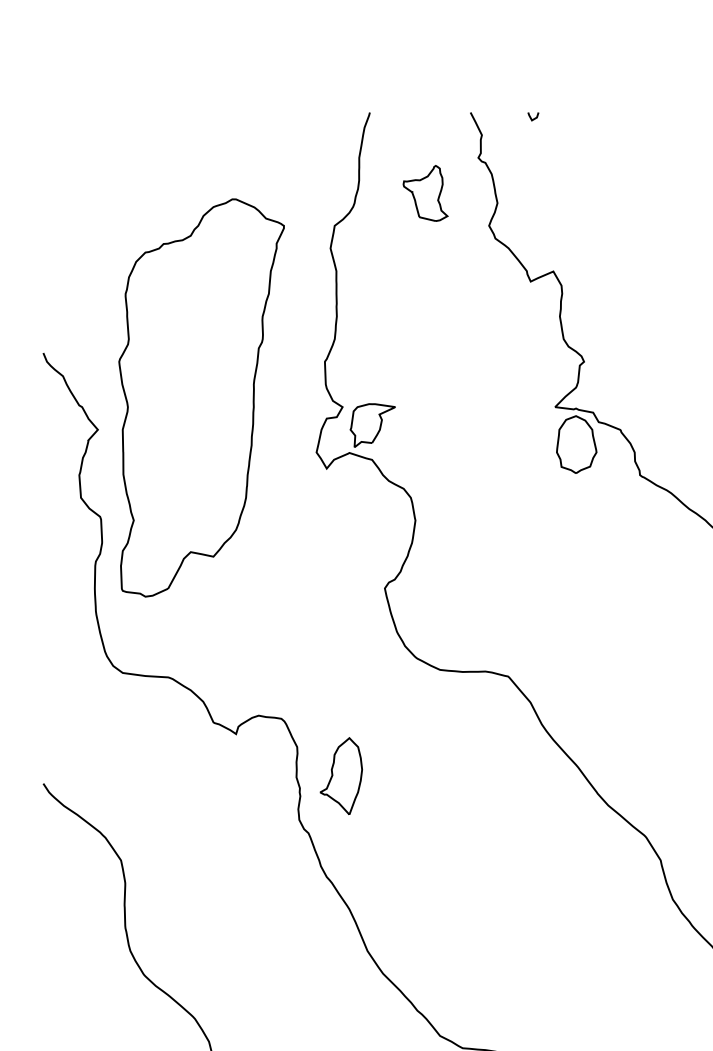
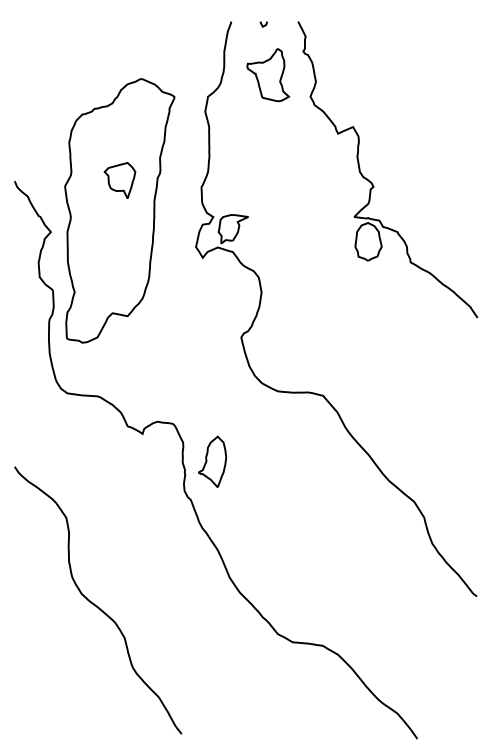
line: (531, 116) -> (262, 24), moved
part: (425, 193) -> (268, 75), size x1.43
part: (201, 352) -> (119, 180), added

